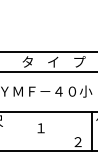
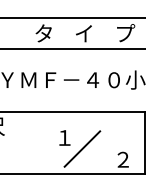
line: (52, 135) -> (82, 149), added

